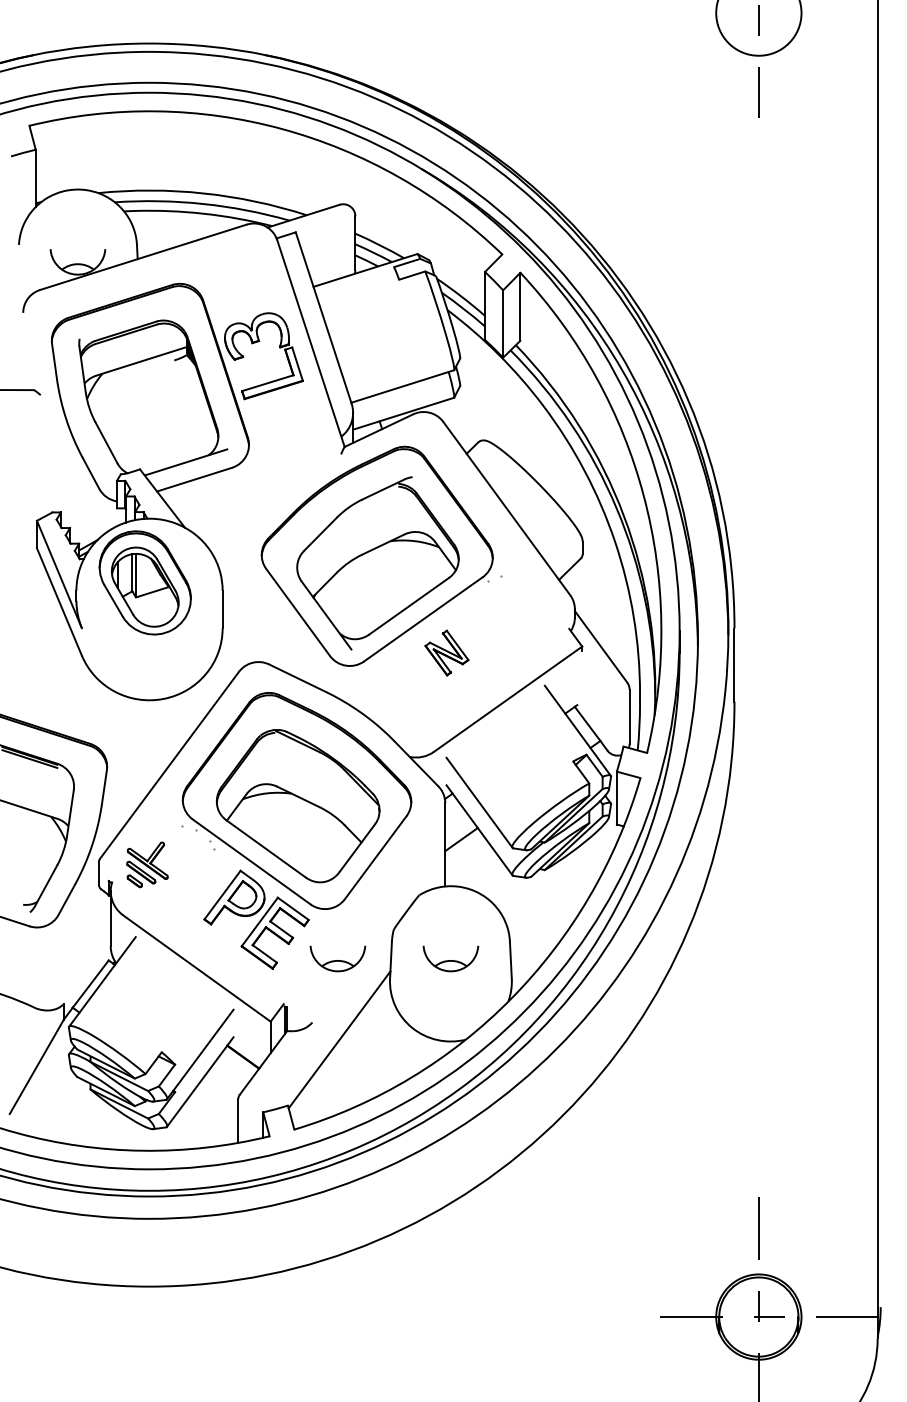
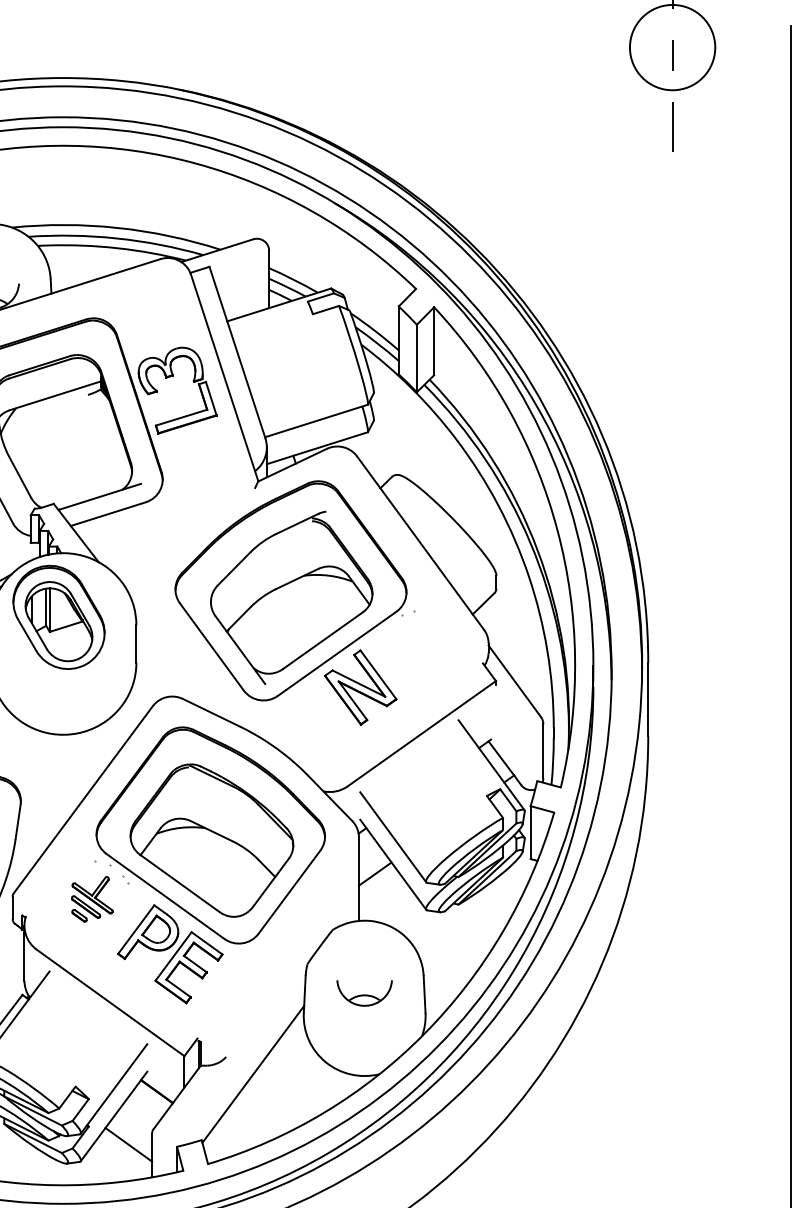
part: (446, 652) -> (360, 686), size x1.67
part: (147, 864) -> (92, 898), moved
part: (337, 958) -> (251, 992), removed
line: (214, 1110) -> (128, 1144), added

